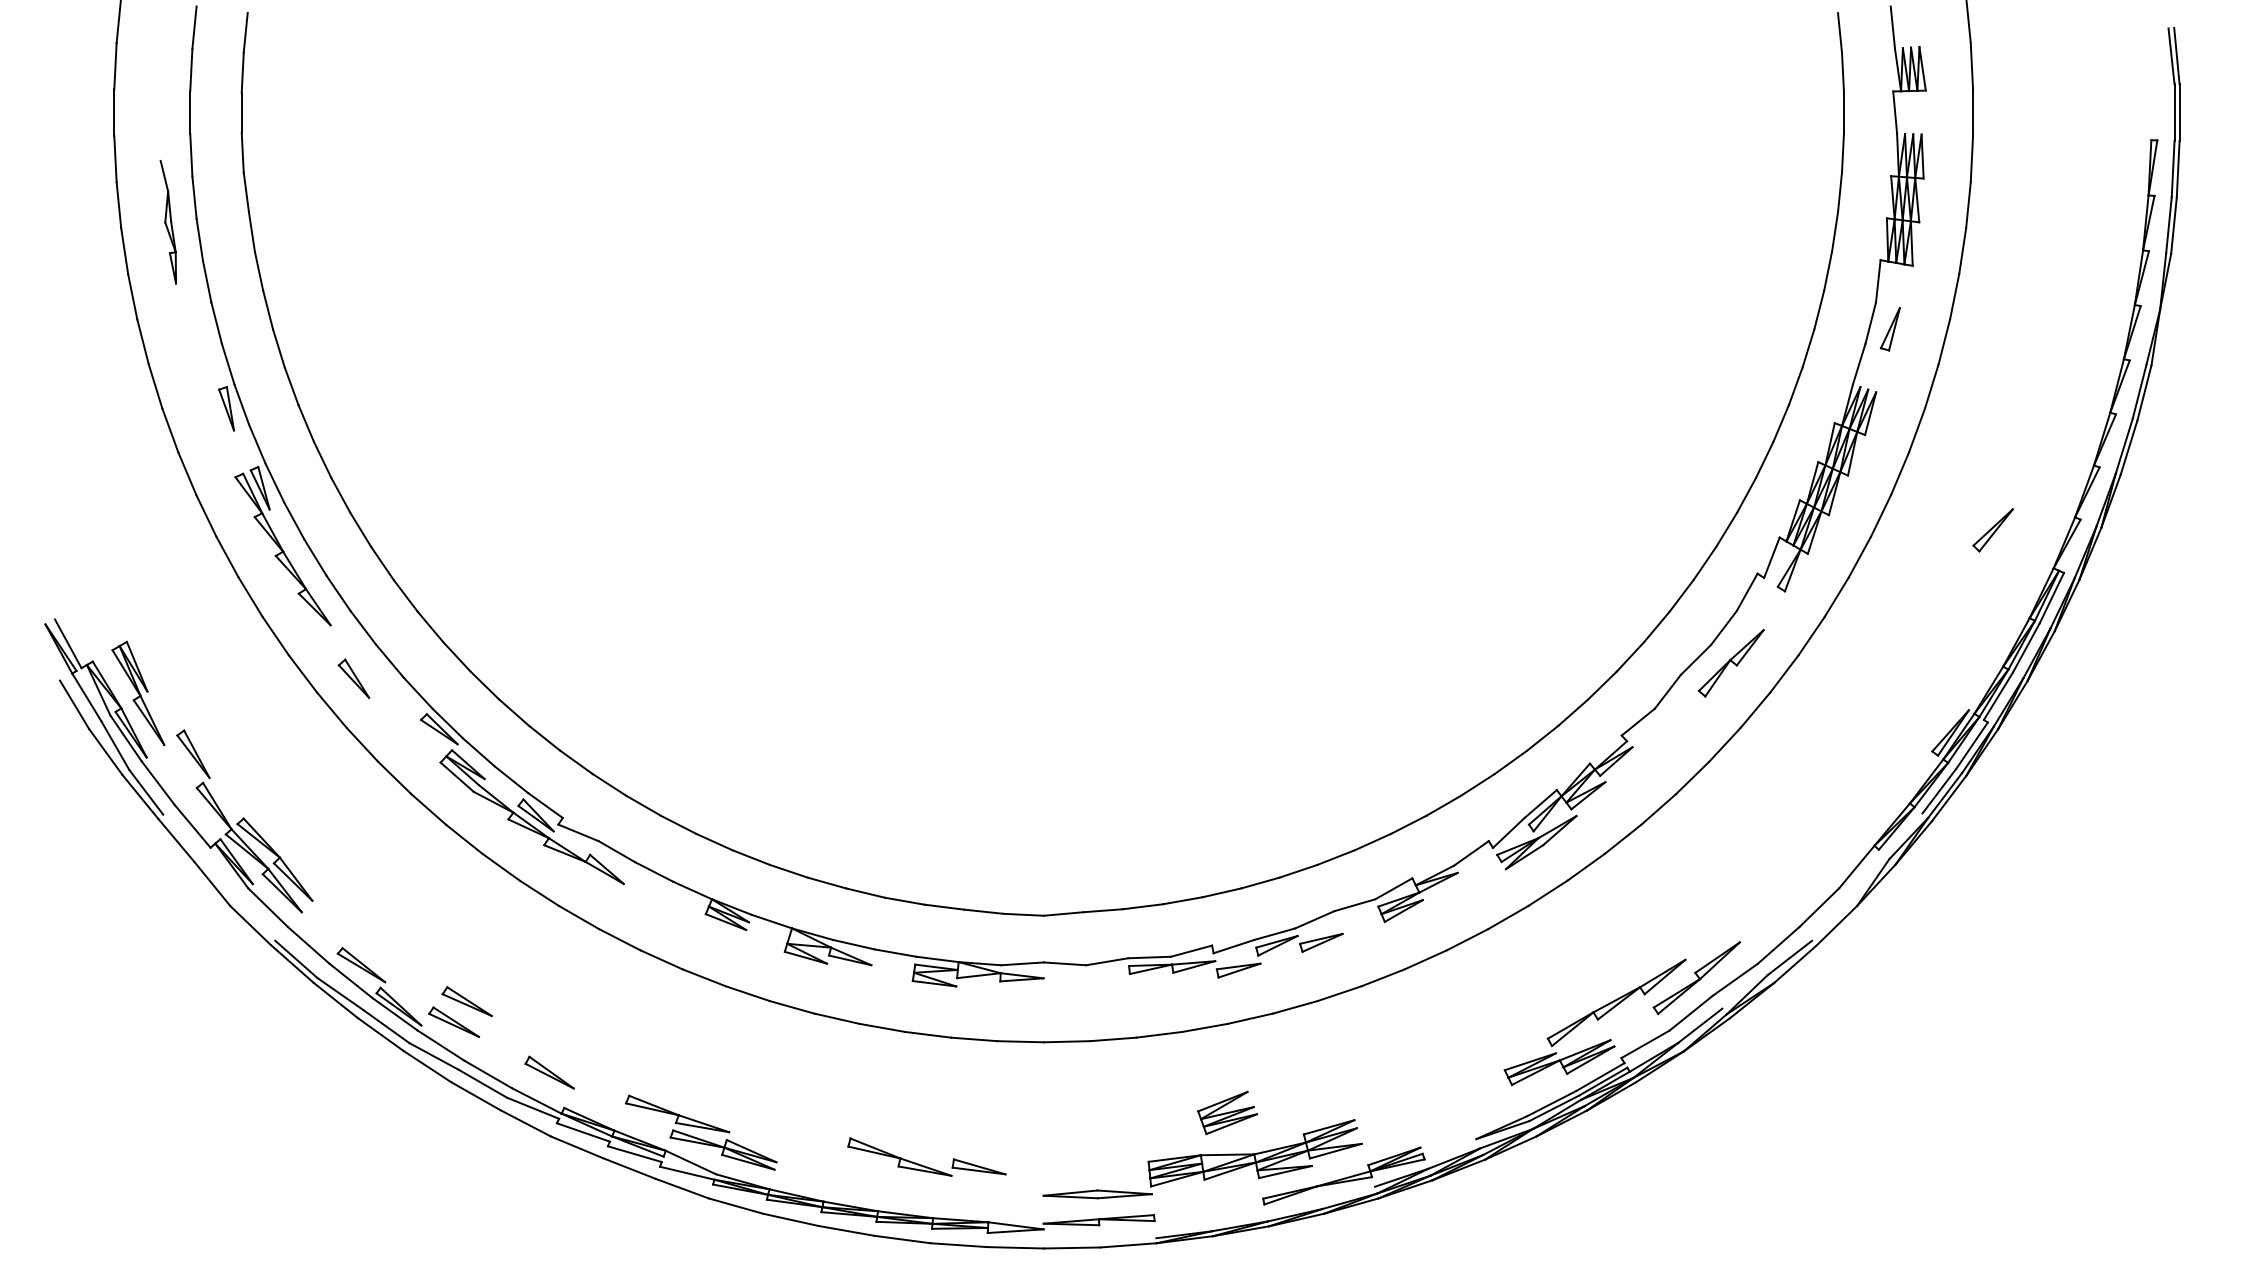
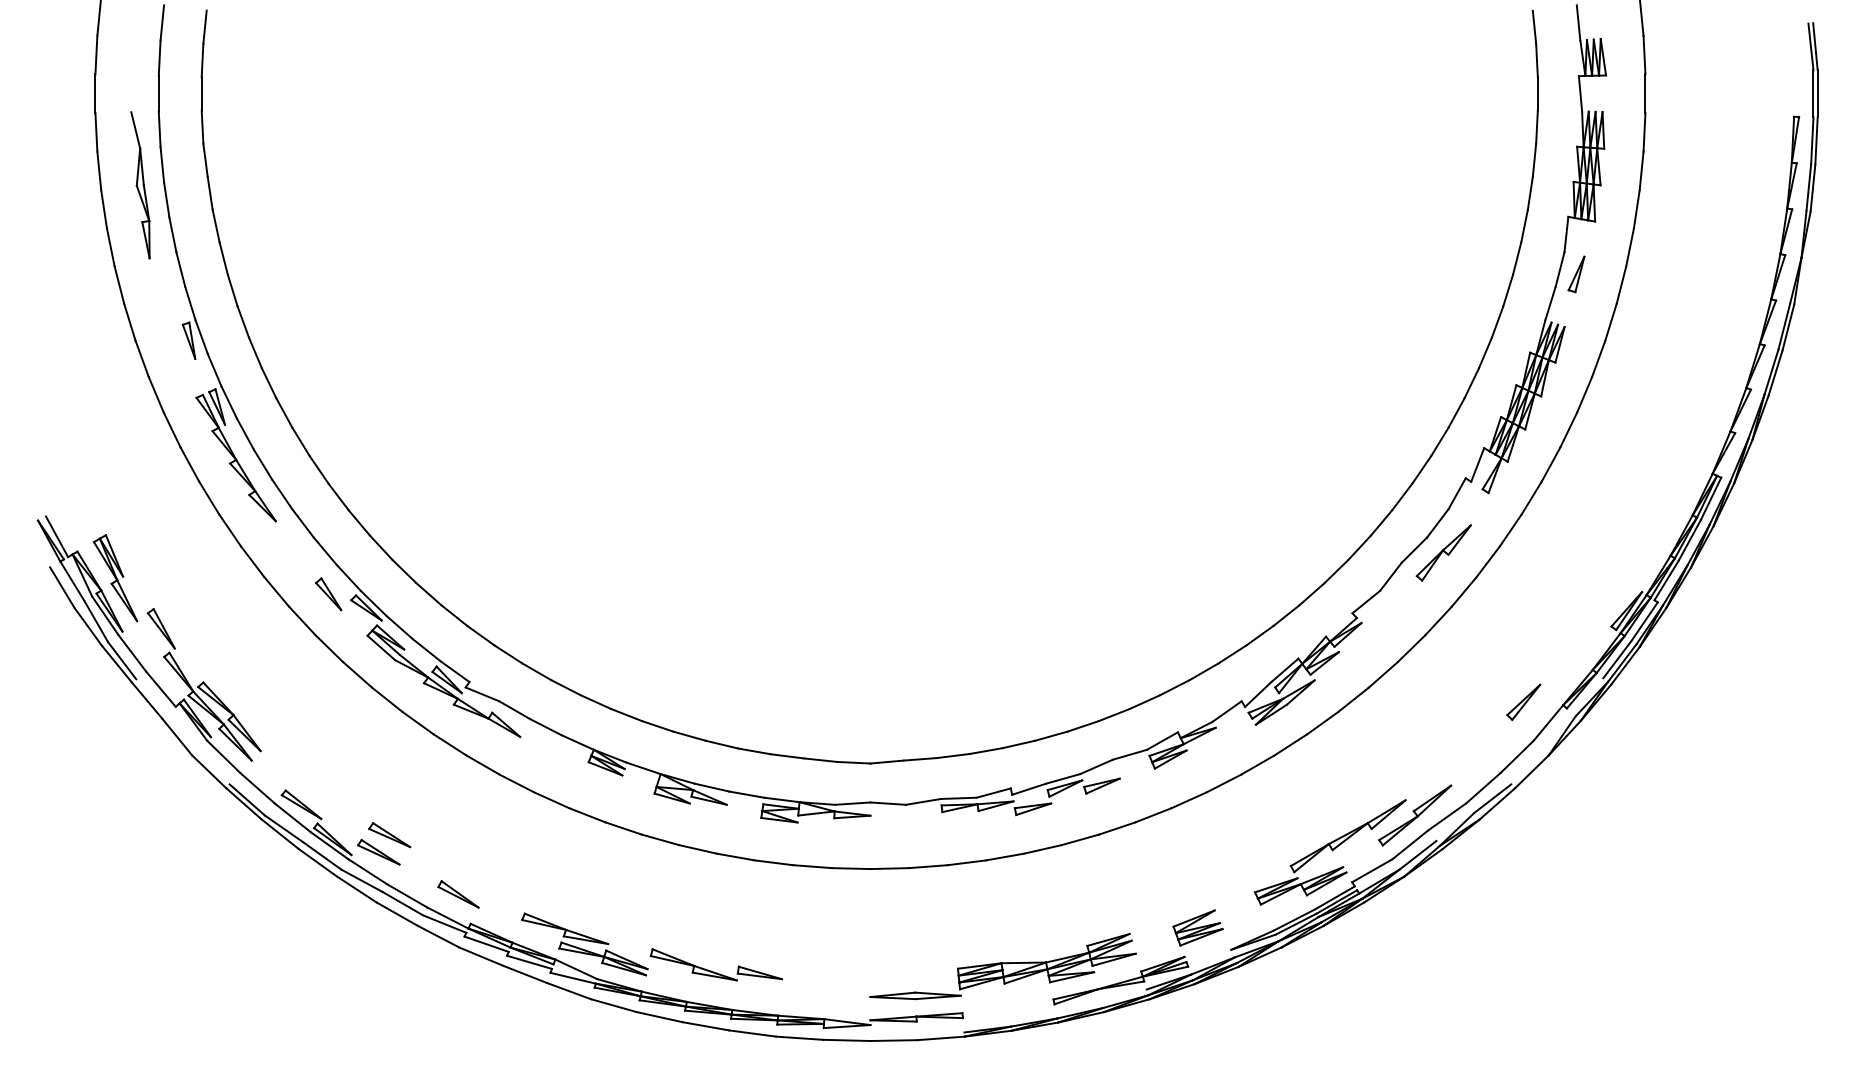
part: (168, 221) -> (140, 184), size x1.43
part: (1992, 530) -> (1523, 702), moved
part: (353, 678) -> (328, 594), moved
part: (1227, 1112) -> (1198, 927), moved
part: (924, 1165) -> (714, 971), moved

